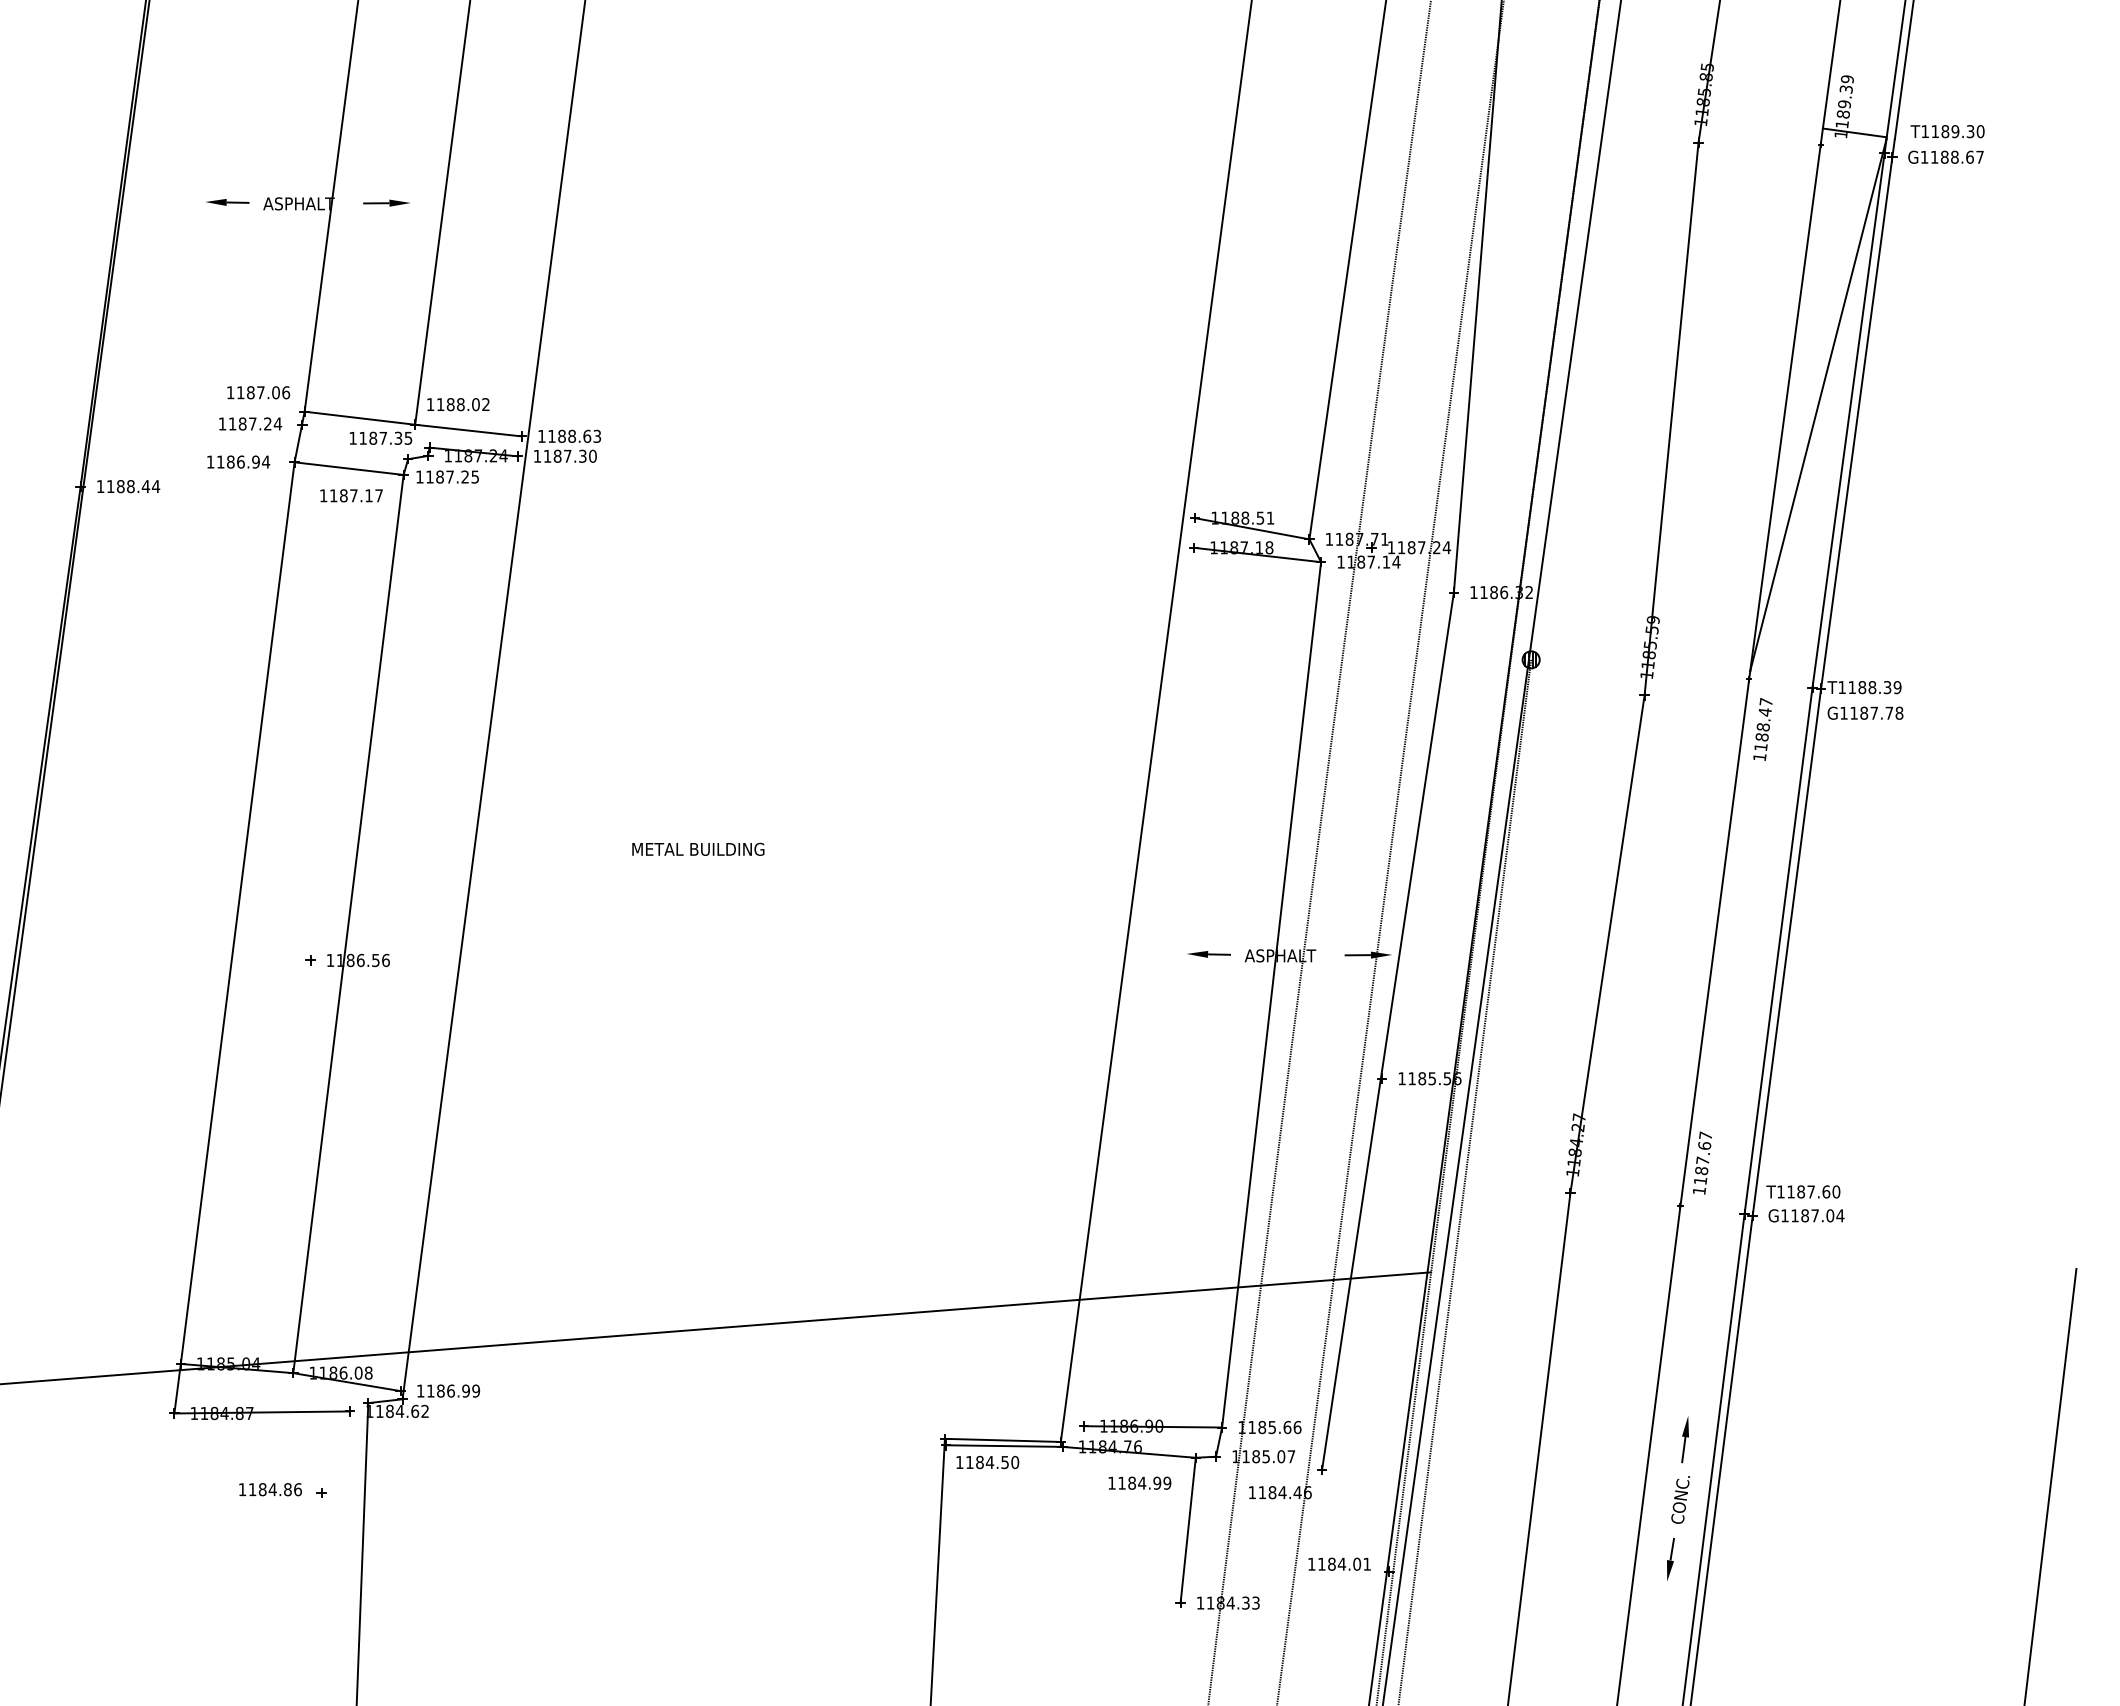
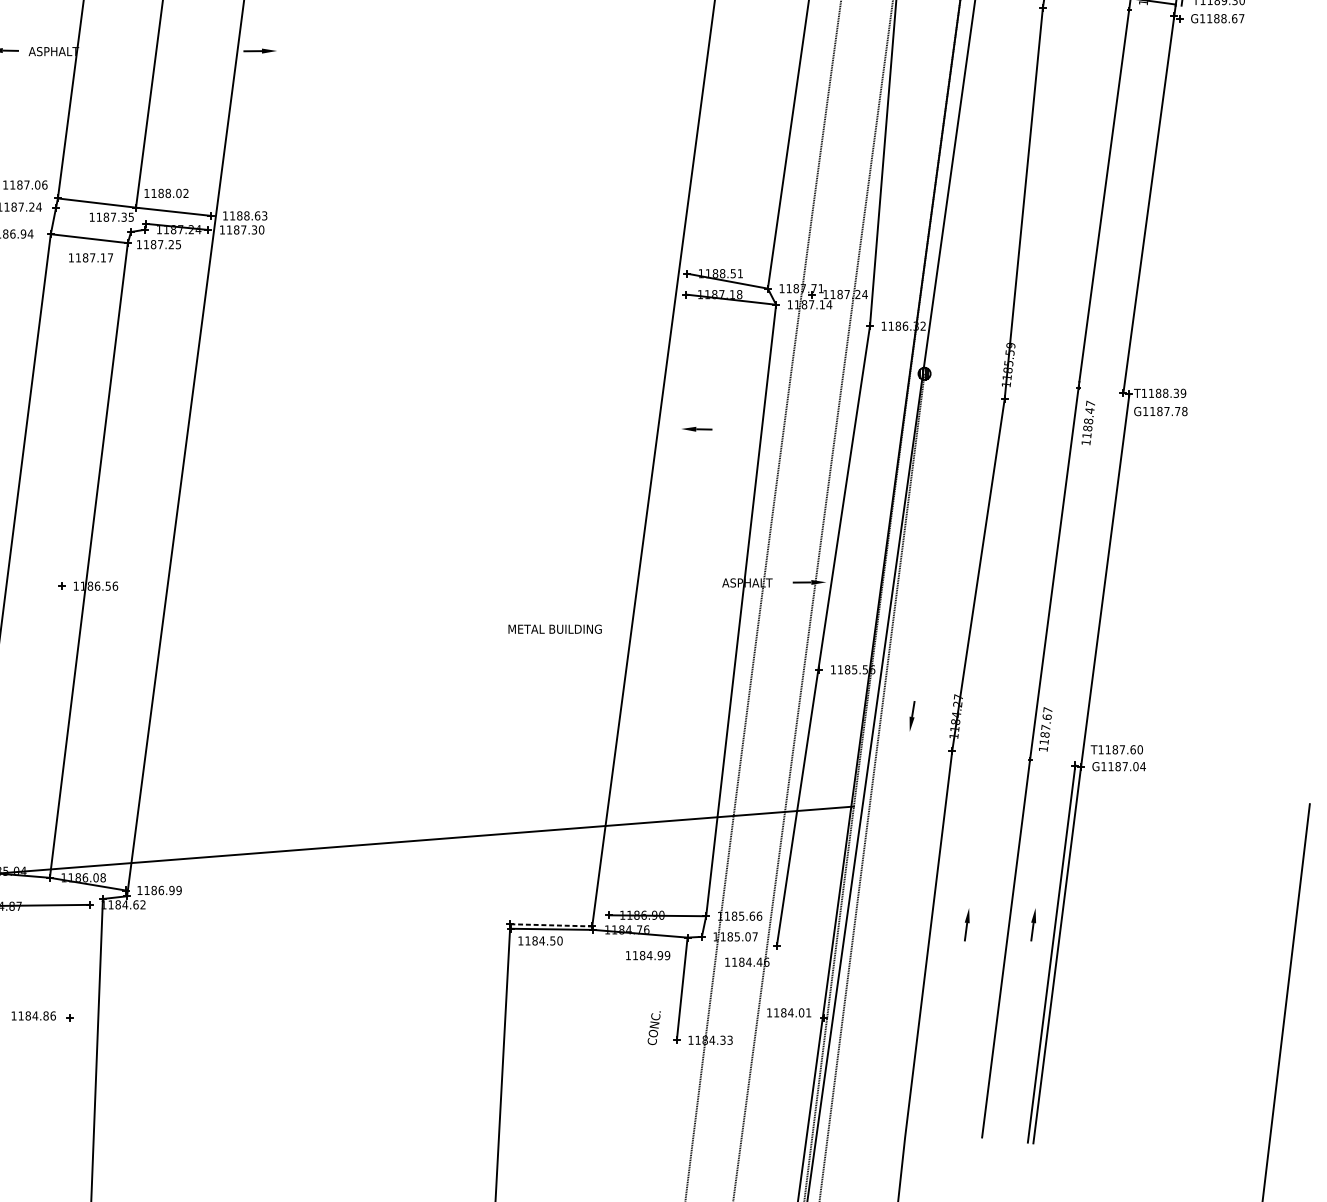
part: (386, 202) -> (259, 50), moved
line: (1818, 405) -> (1127, 194), removed
line: (1857, 413) -> (1155, 199), removed
text: (698, 848) -> (555, 628), moved
line: (1778, 950) -> (1099, 579), removed
part: (1208, 954) -> (696, 429), moved
part: (1590, 1439) -> (966, 924), added
line: (1002, 1440) -> (551, 925), solid -> dashed
part: (282, 1490) -> (42, 1016), moved
text: (1680, 1499) -> (654, 1027), moved
part: (1670, 1559) -> (912, 716), moved

